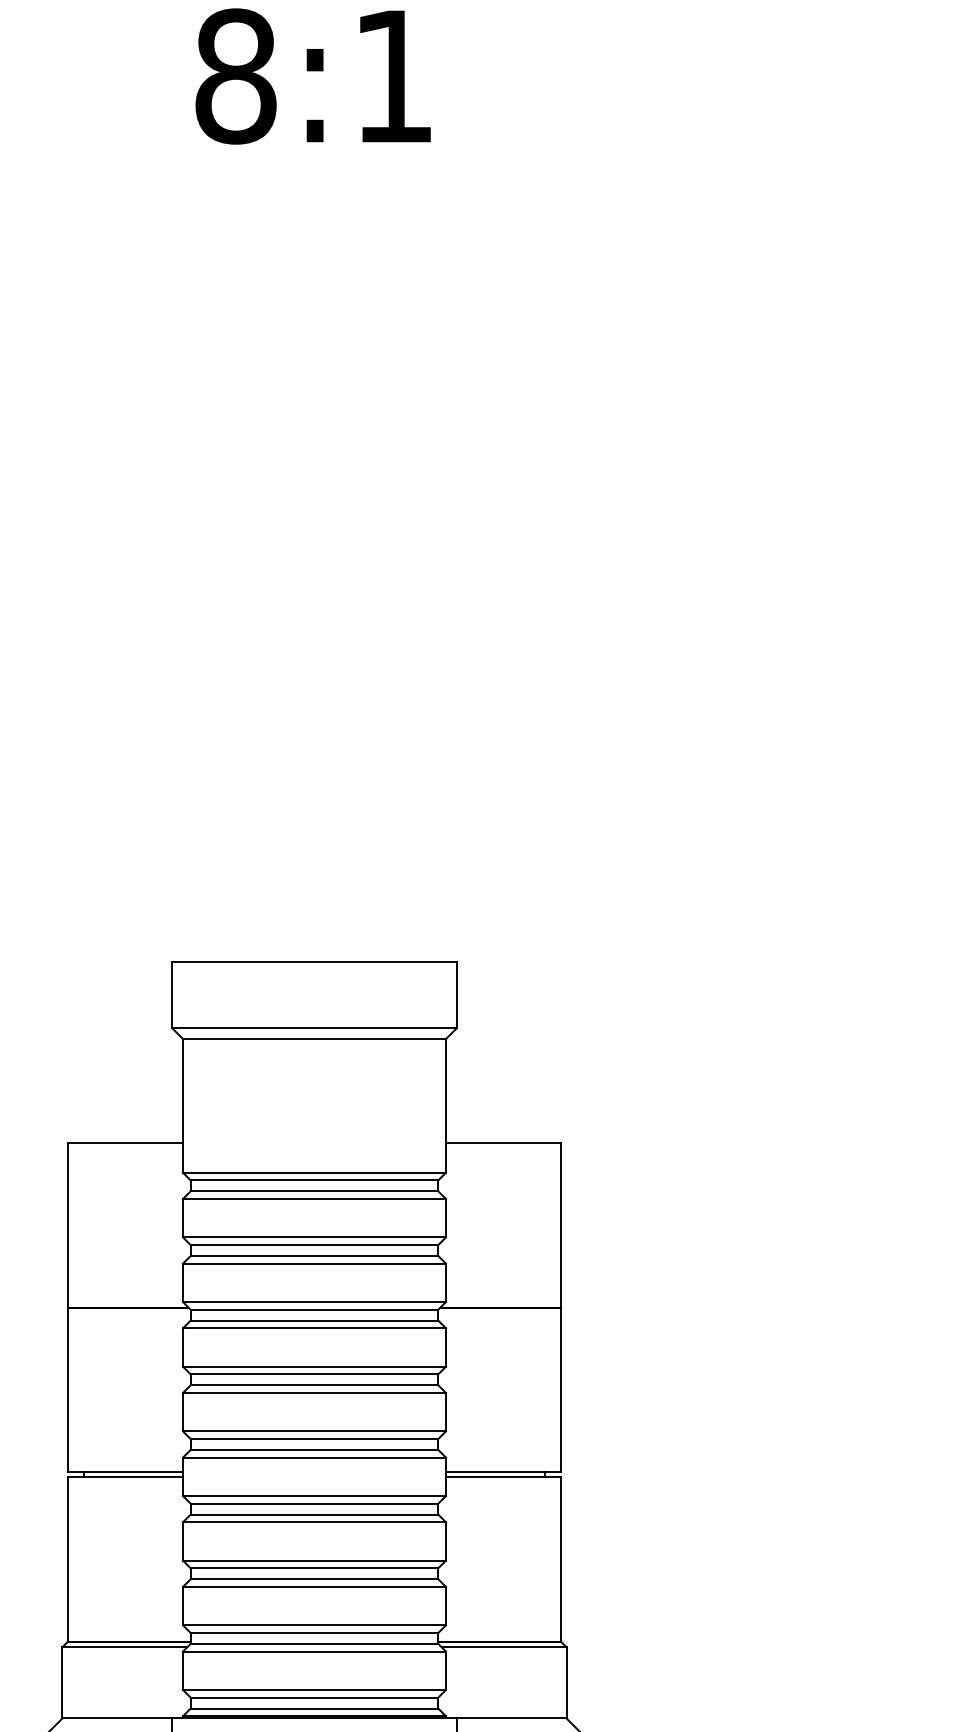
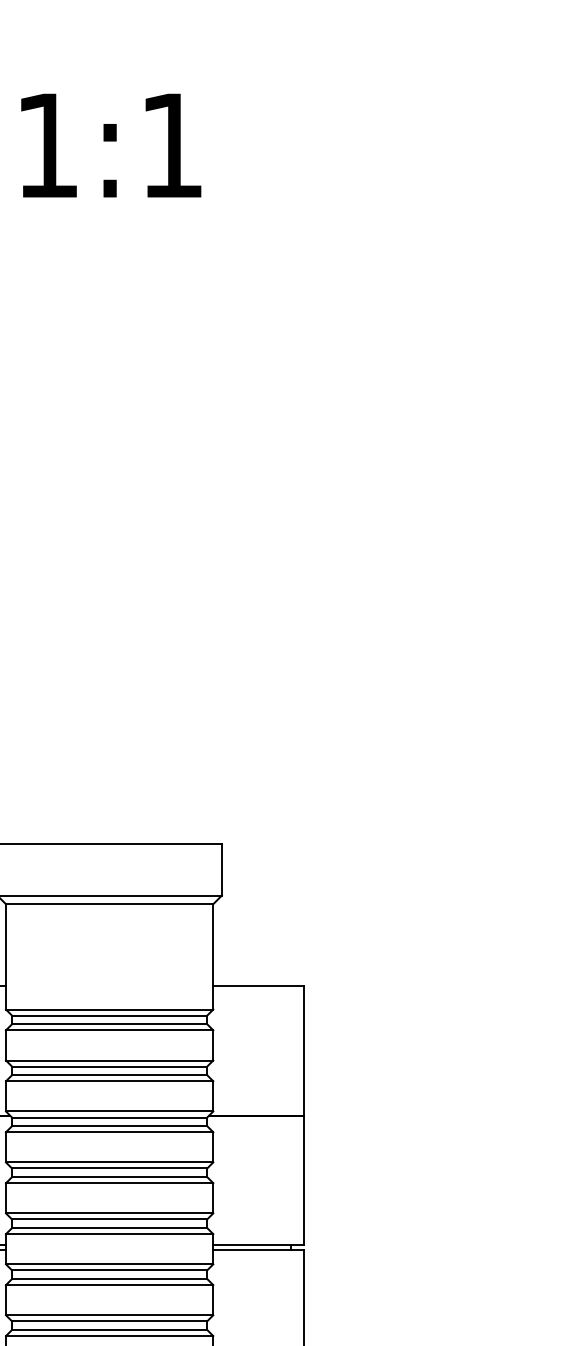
text: (235, 76) -> (47, 145), 8:1 -> 1:1

